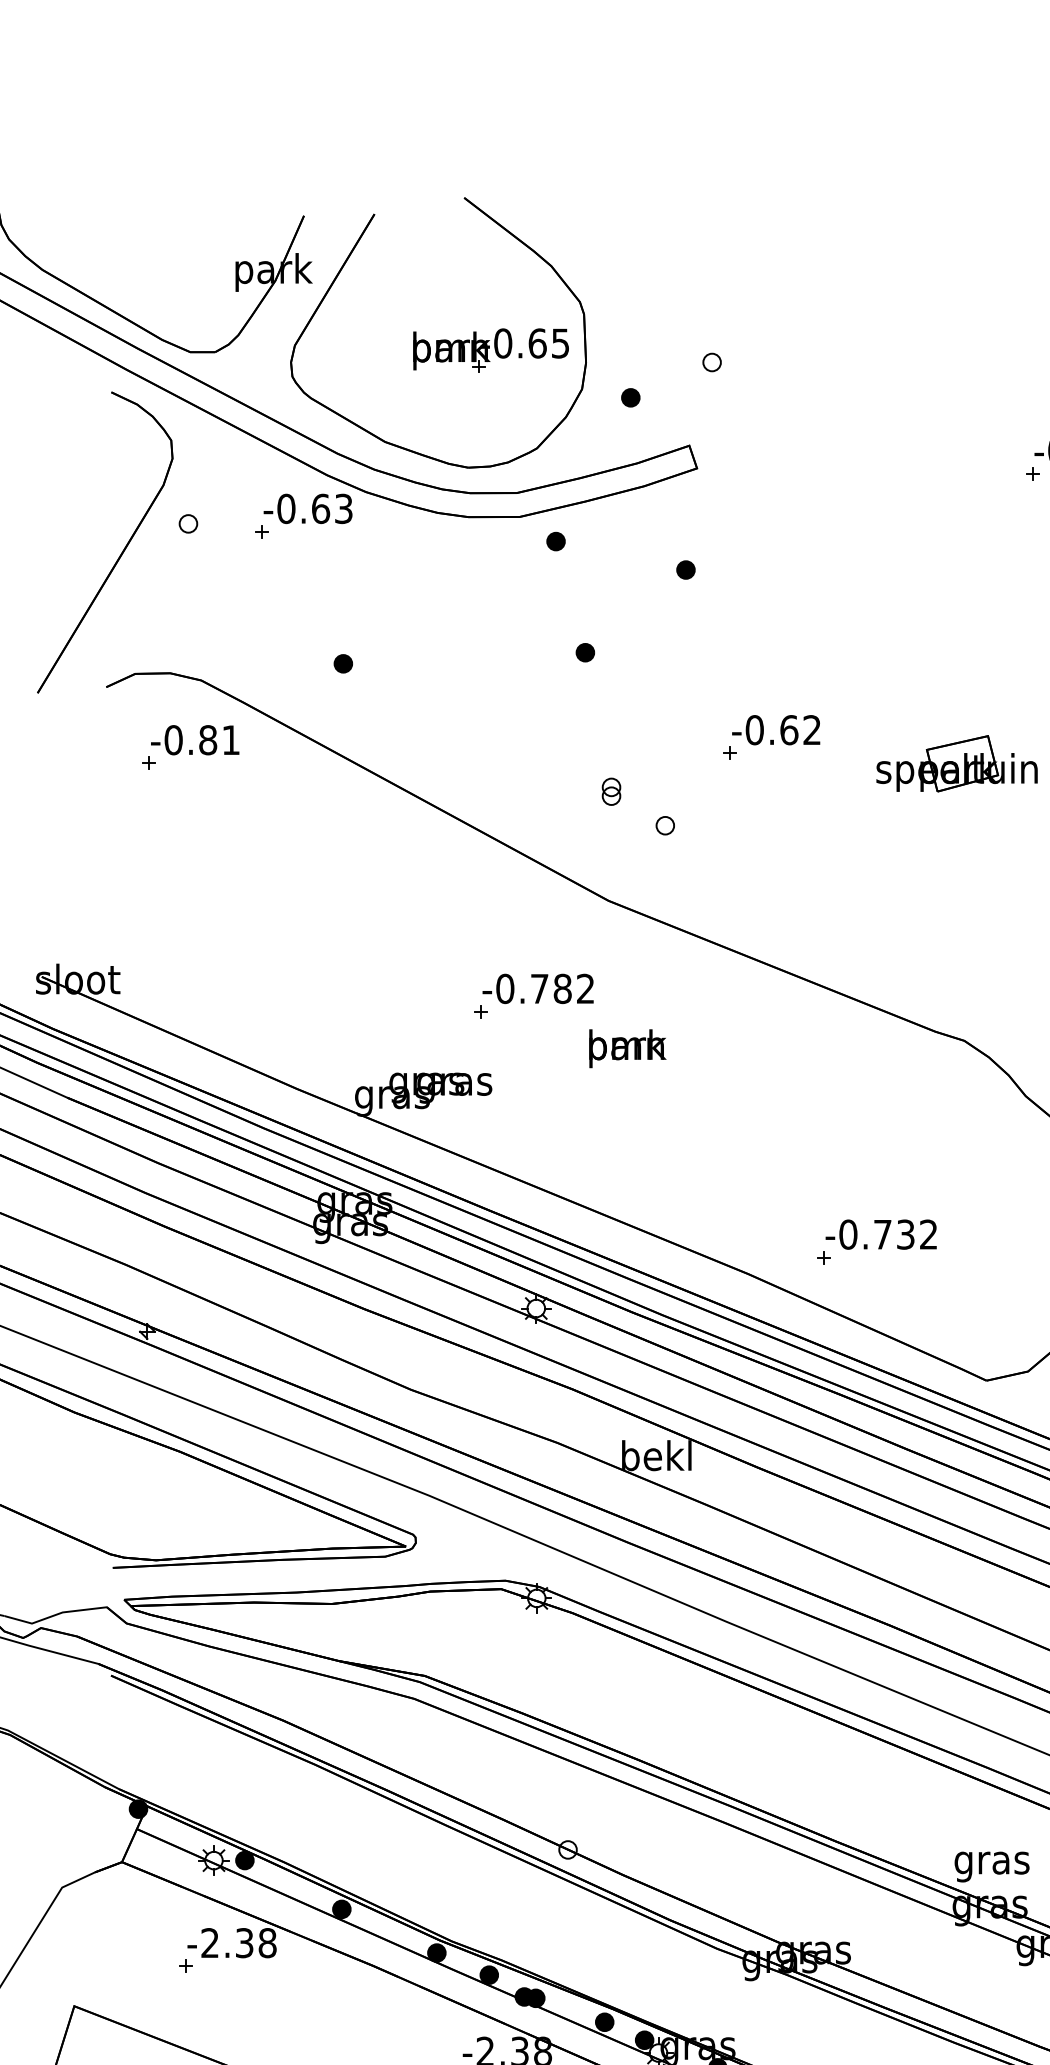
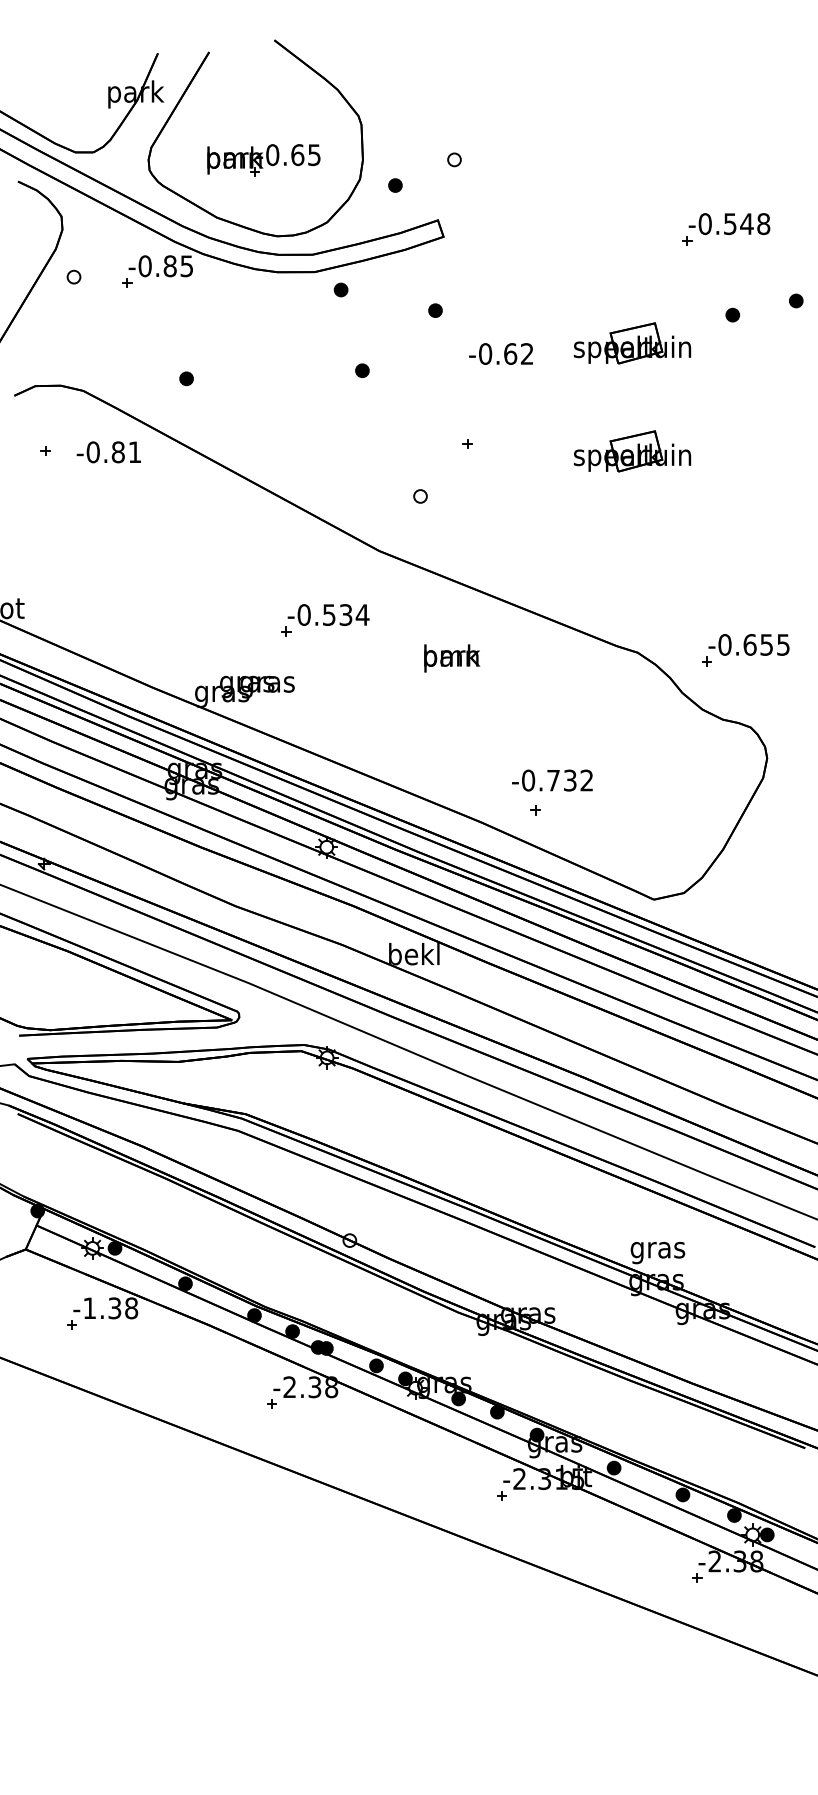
part: (490, 350) -> (263, 160), moved
text: (332, 509) -> (178, 266), -0.63 -> -0.85
part: (957, 615) -> (632, 343), added
text: (775, 729) -> (500, 353), moved
text: (194, 740) -> (108, 452), moved
part: (611, 791) -> (381, 471), removed
text: (563, 988) -> (346, 614), -0.782 -> -0.534
text: (628, 1048) -> (452, 658), moved
text: (881, 1234) -> (552, 780), moved
text: (209, 1941) -> (89, 1307), -2.38 -> -1.38

